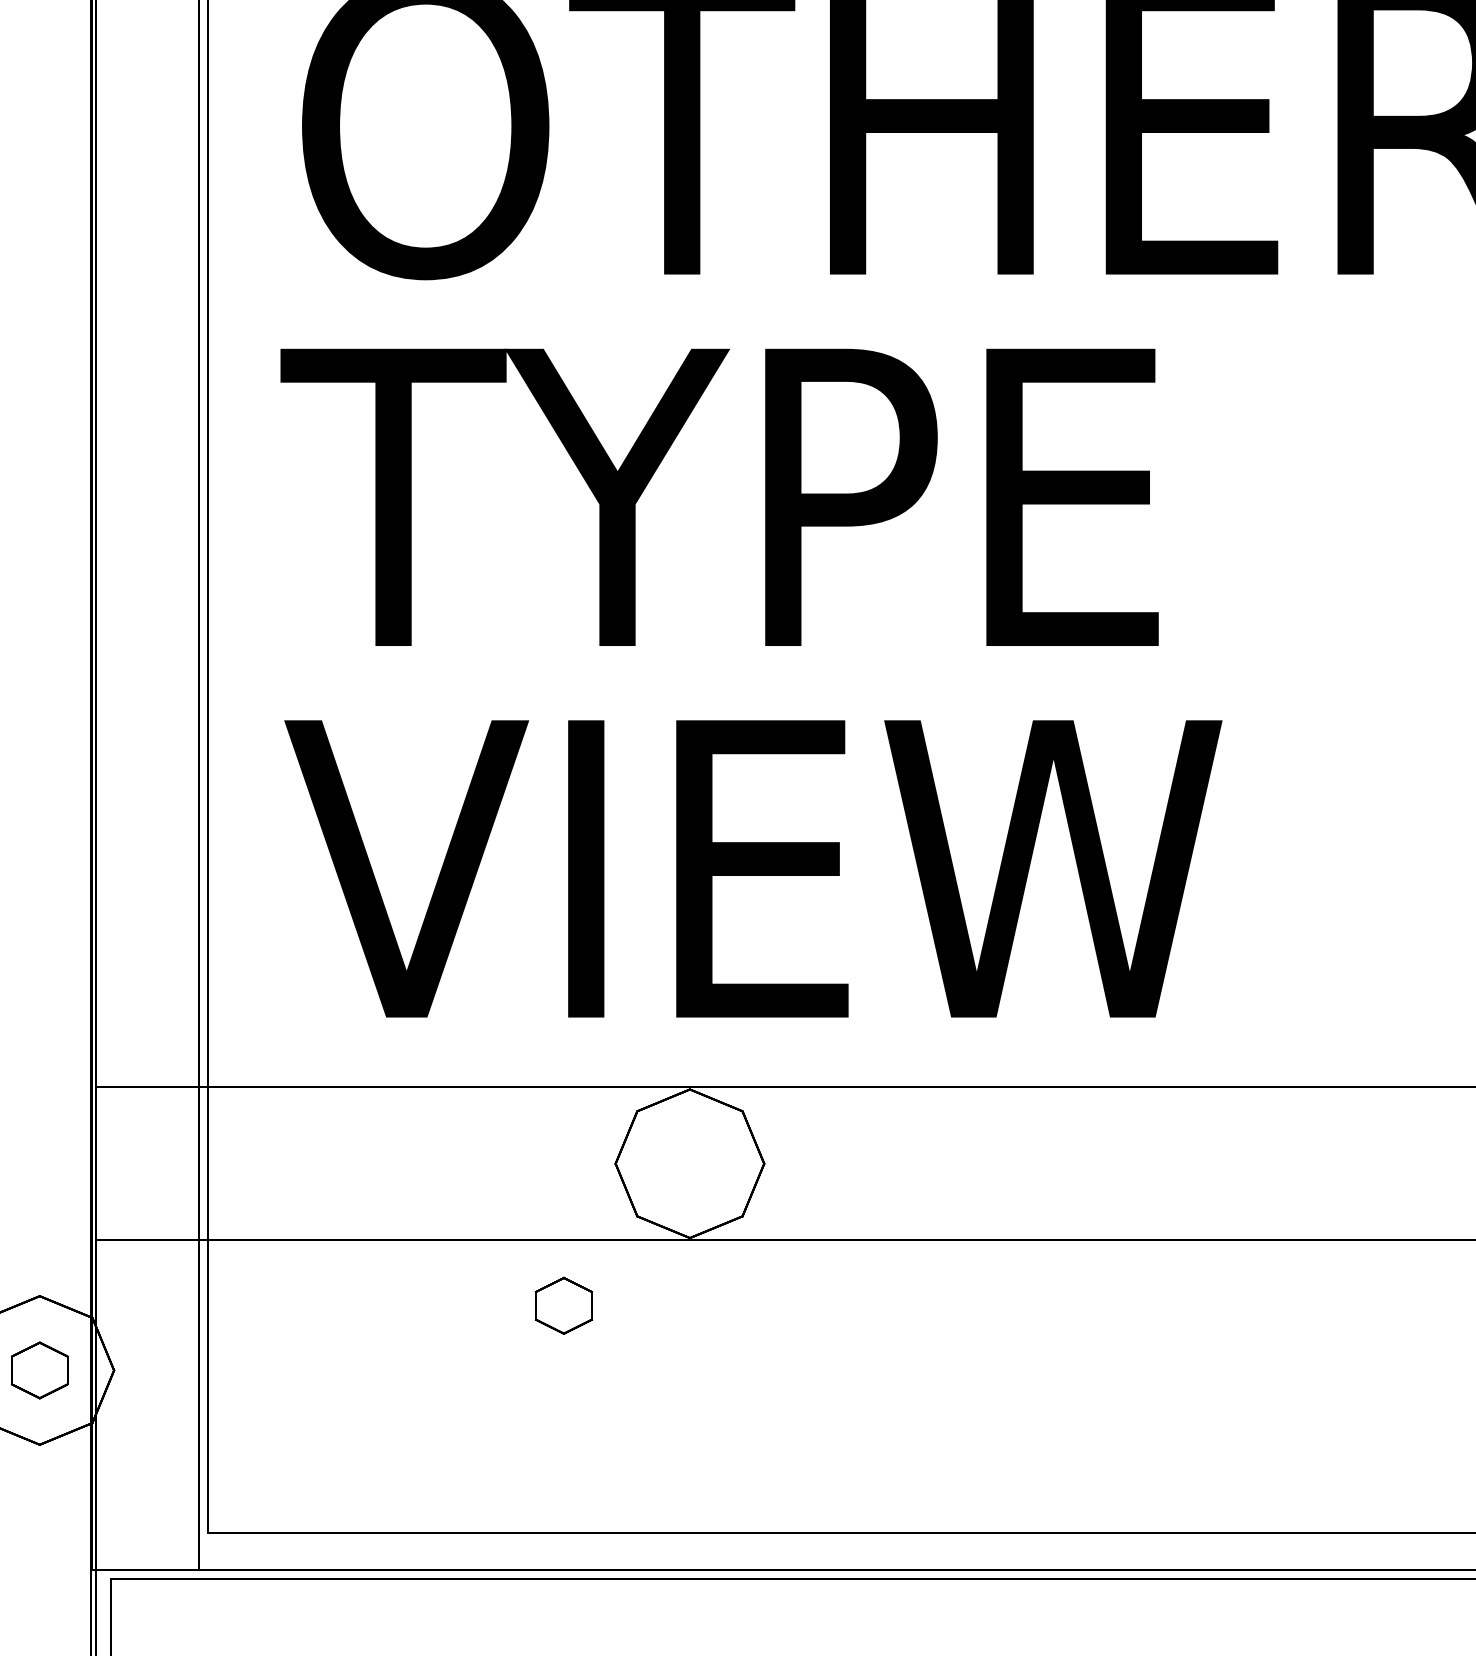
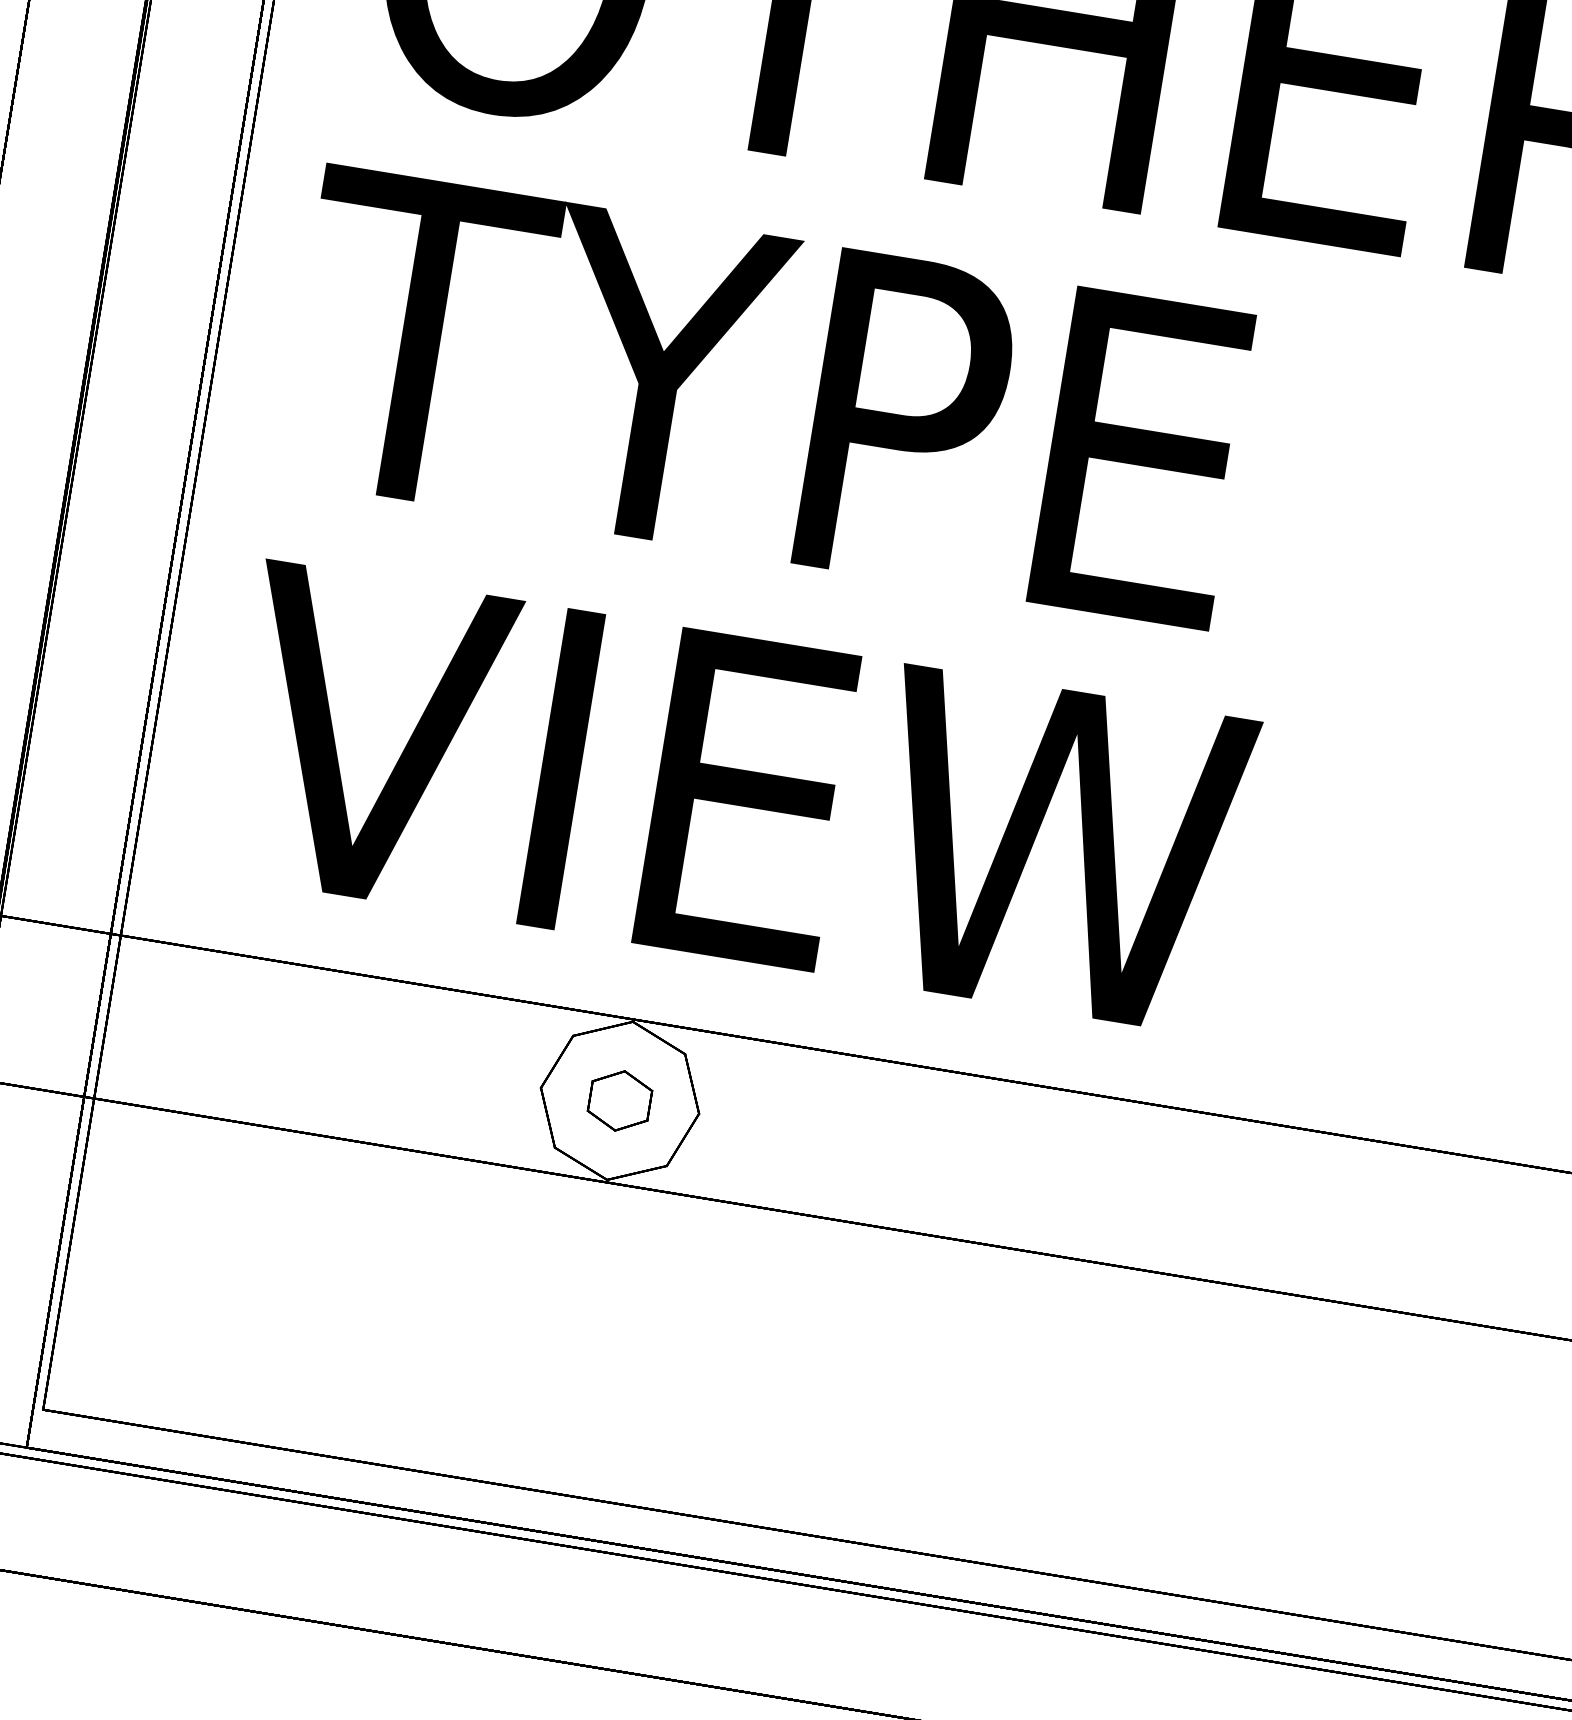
part: (563, 1305) -> (619, 1100), moved

